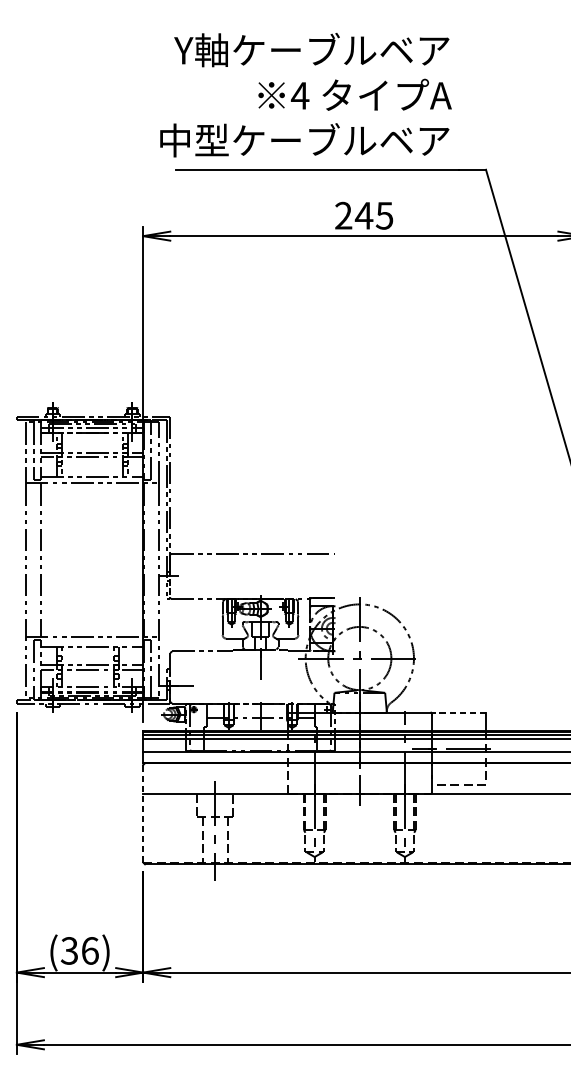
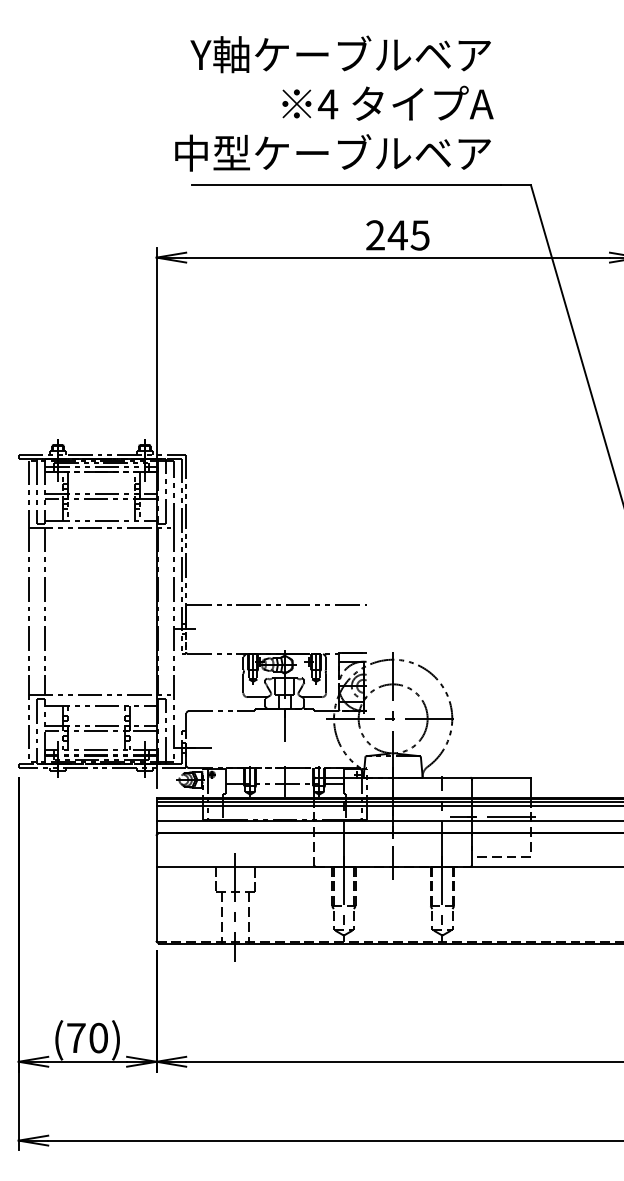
line: (459, 712) -> (501, 777), dashed -> solid
line: (143, 812) -> (156, 887), dashed -> solid
text: (79, 950) -> (87, 1037), (36) -> (70)

